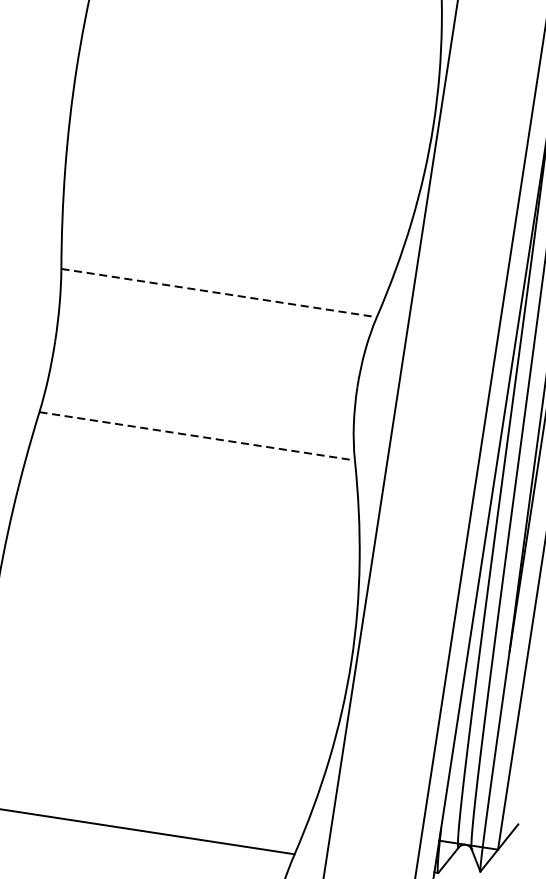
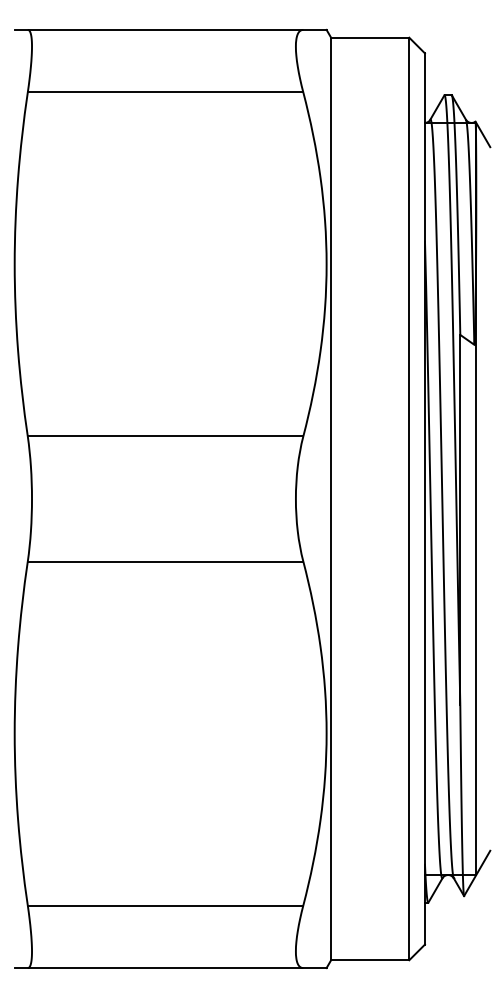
line: (219, 293) -> (165, 436), dashed -> solid
line: (197, 436) -> (165, 561), dashed -> solid

